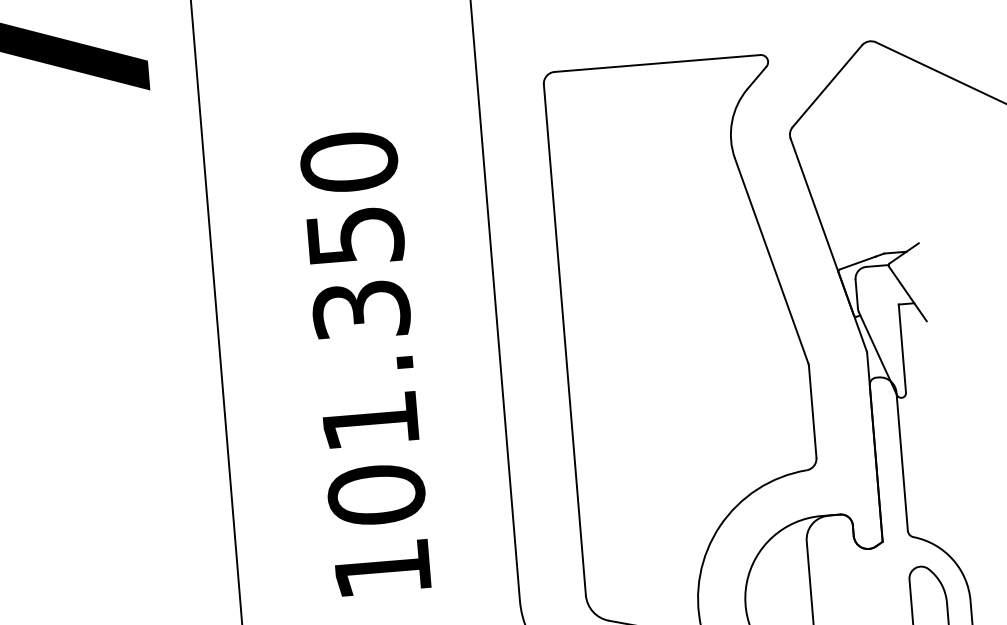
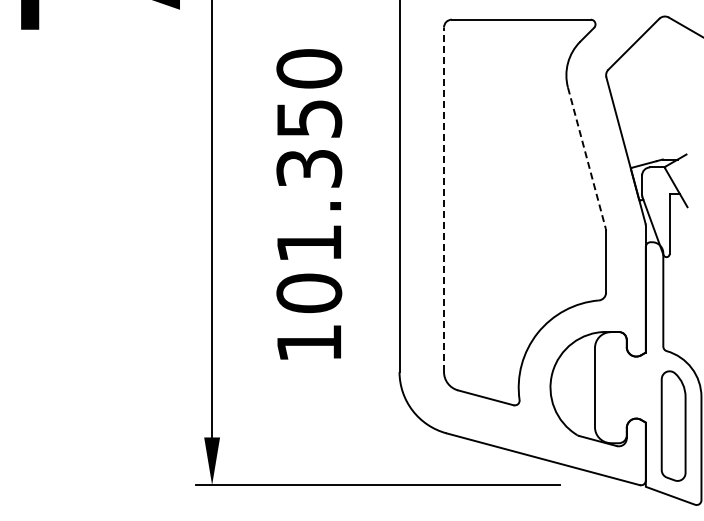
line: (772, 261) -> (587, 158), solid -> dashed
line: (565, 339) -> (444, 199), solid -> dashed

